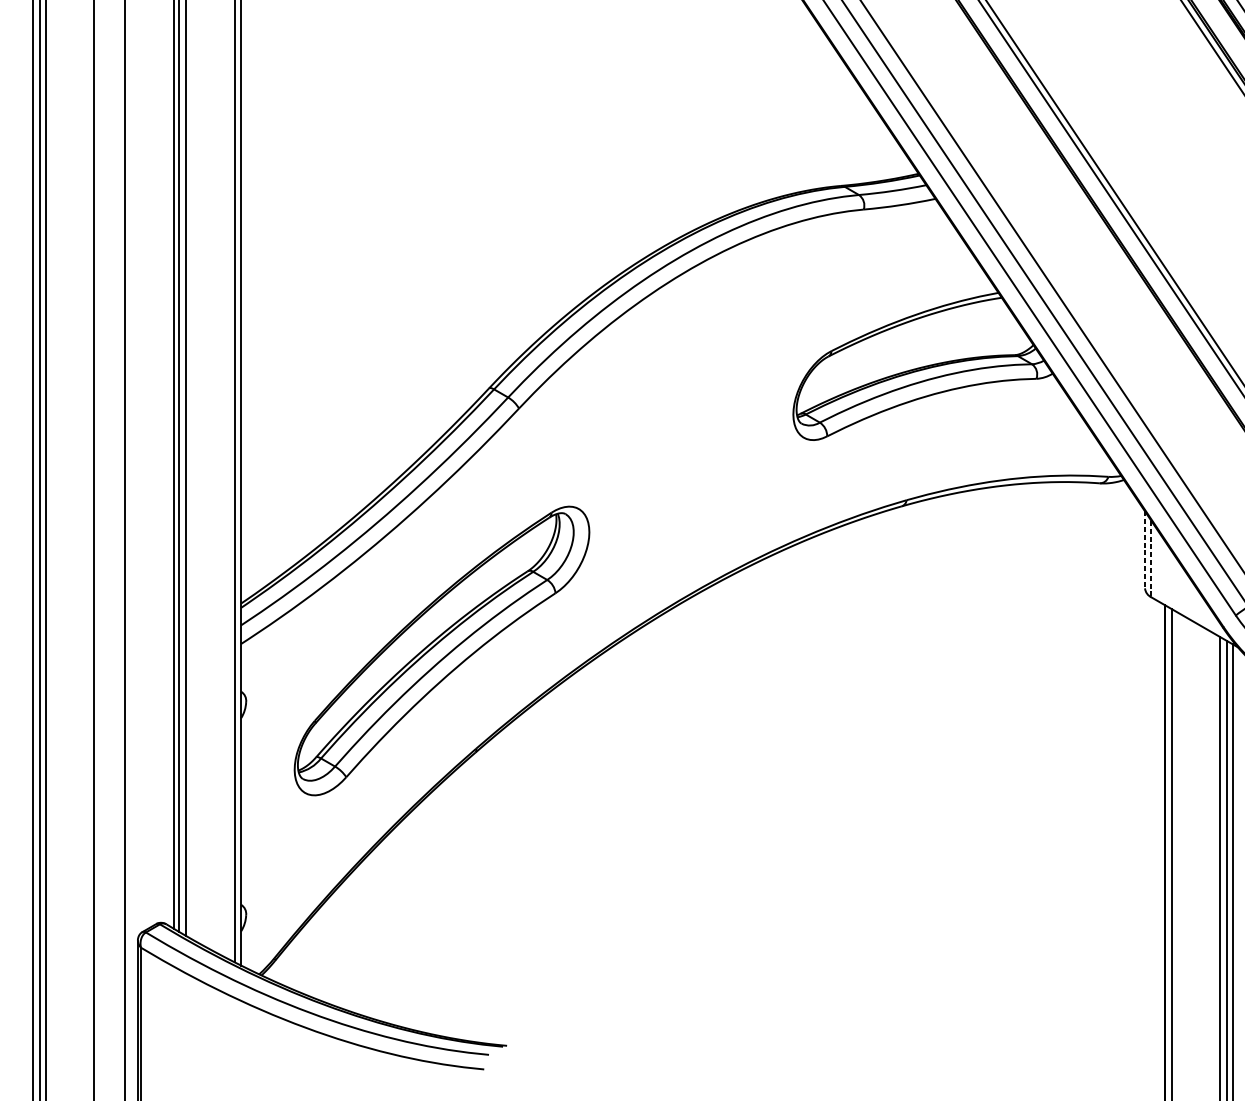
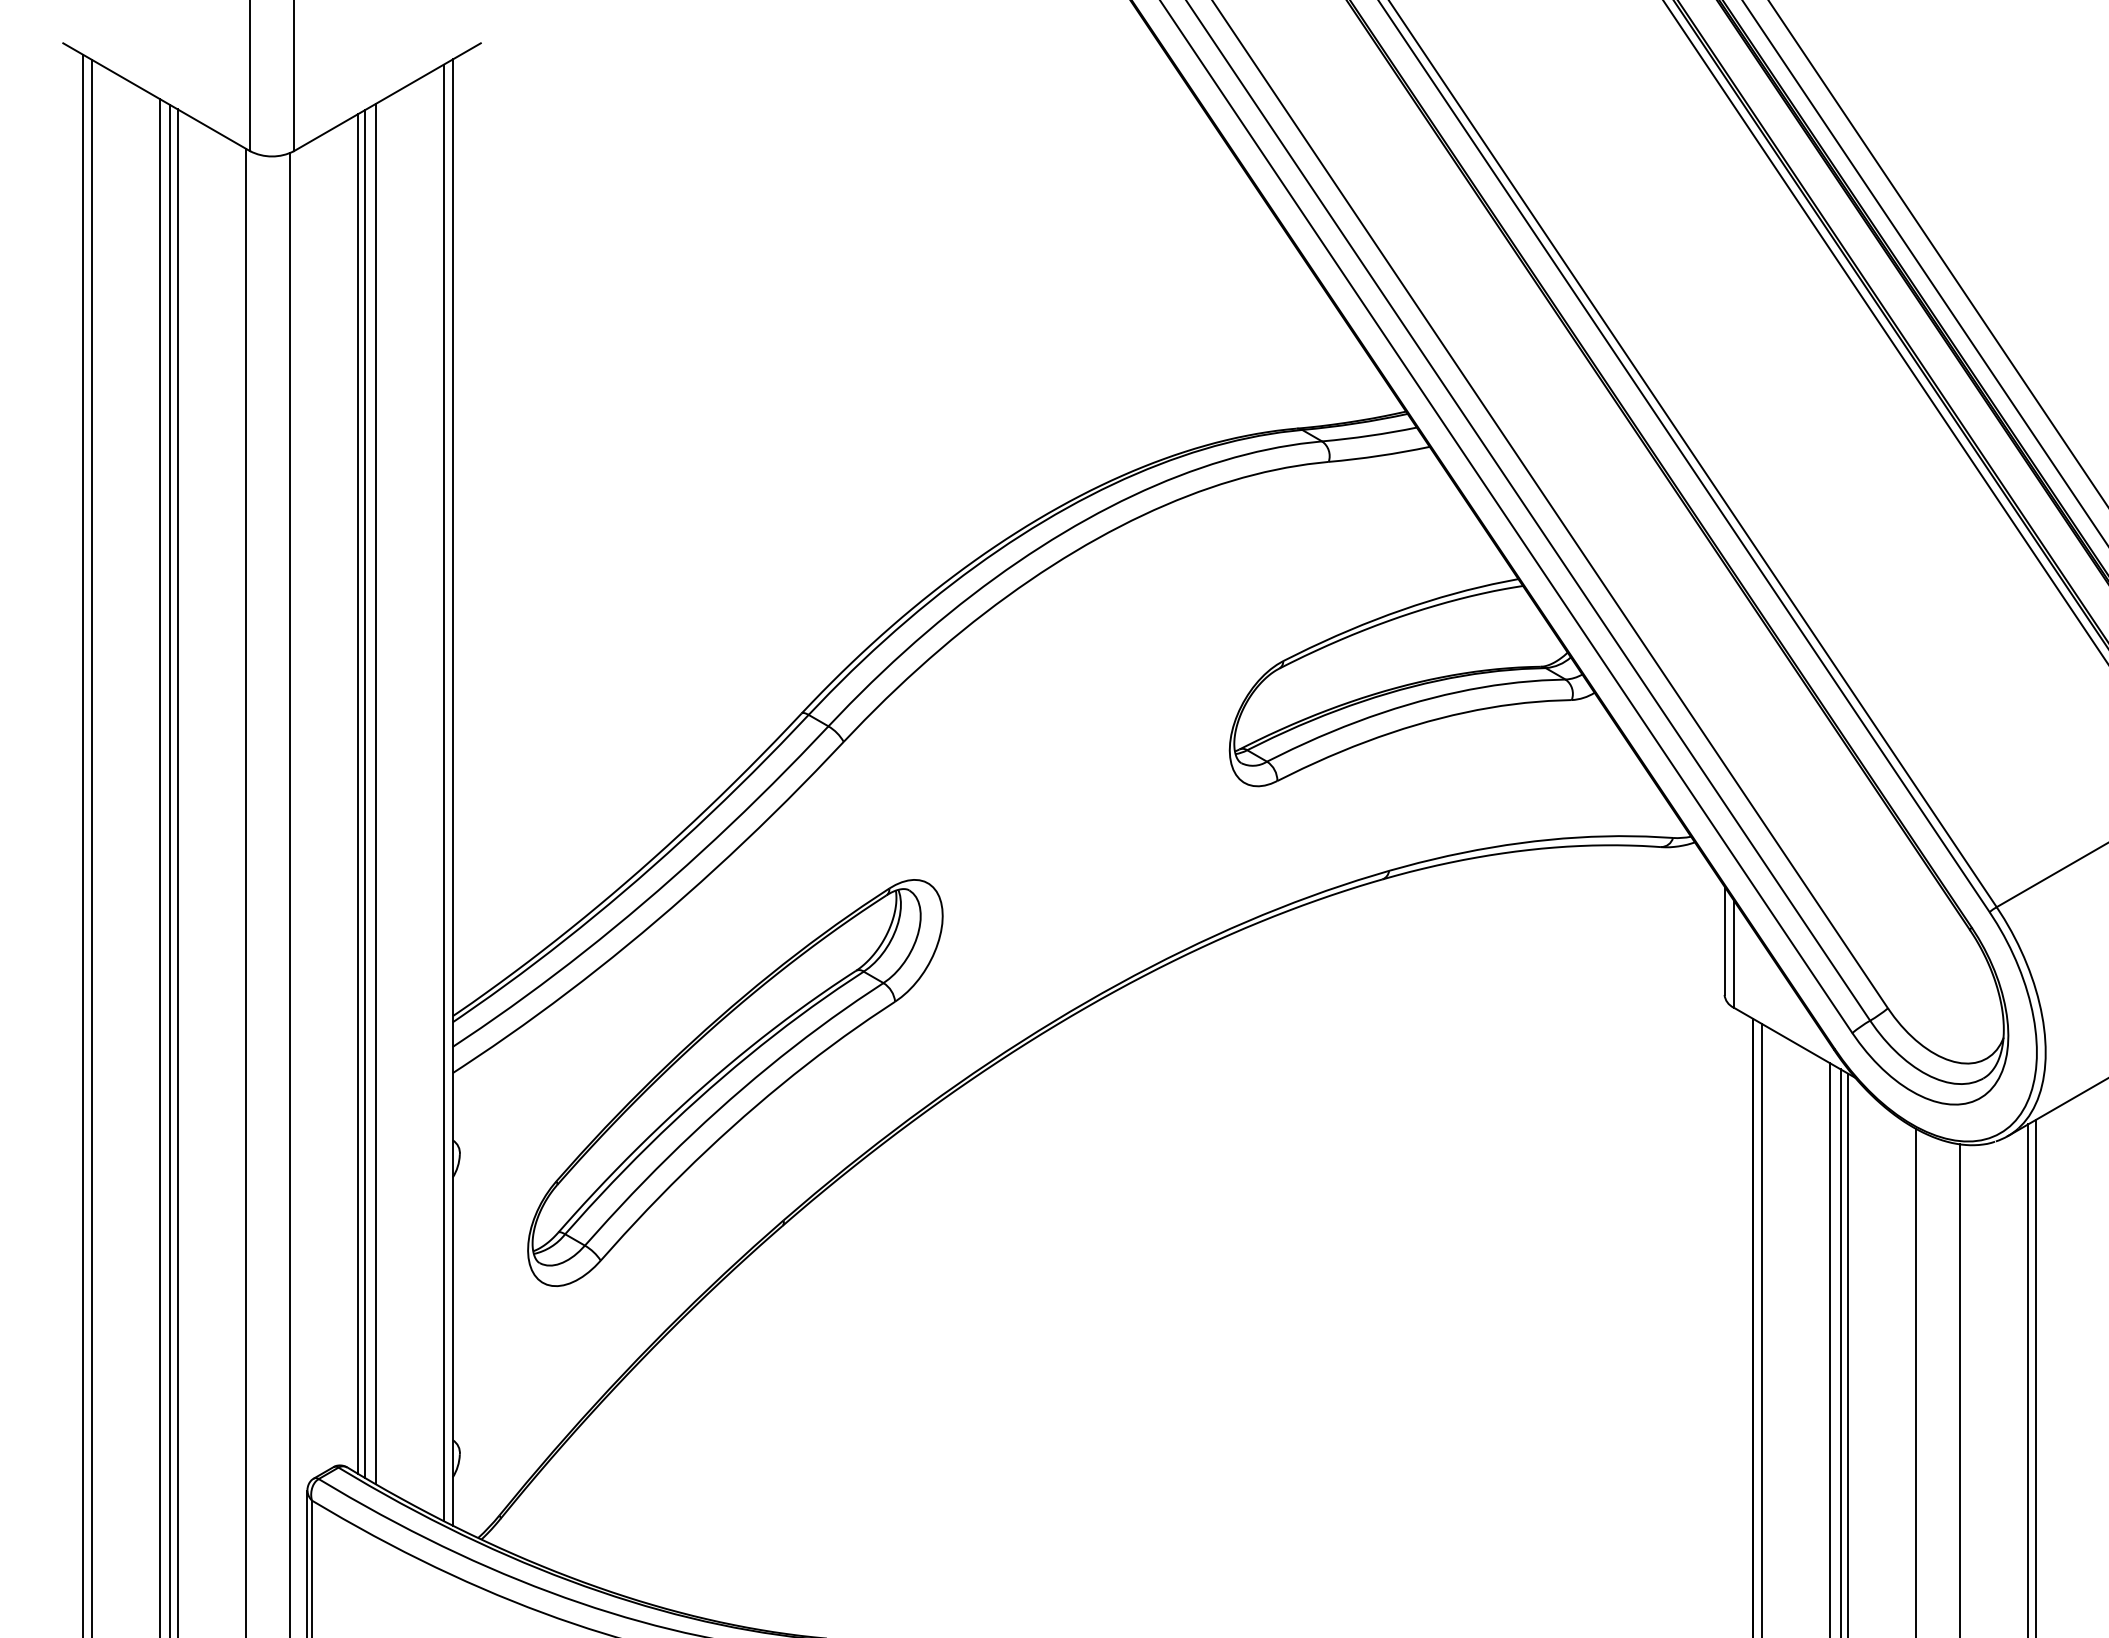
line: (1144, 550) -> (1724, 941), dashed -> solid
line: (1151, 558) -> (1733, 953), dashed -> solid

